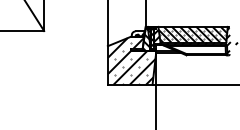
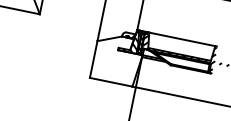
hatch: (192, 34) -> (180, 46), removed
hatch: (131, 60) -> (117, 59), removed

